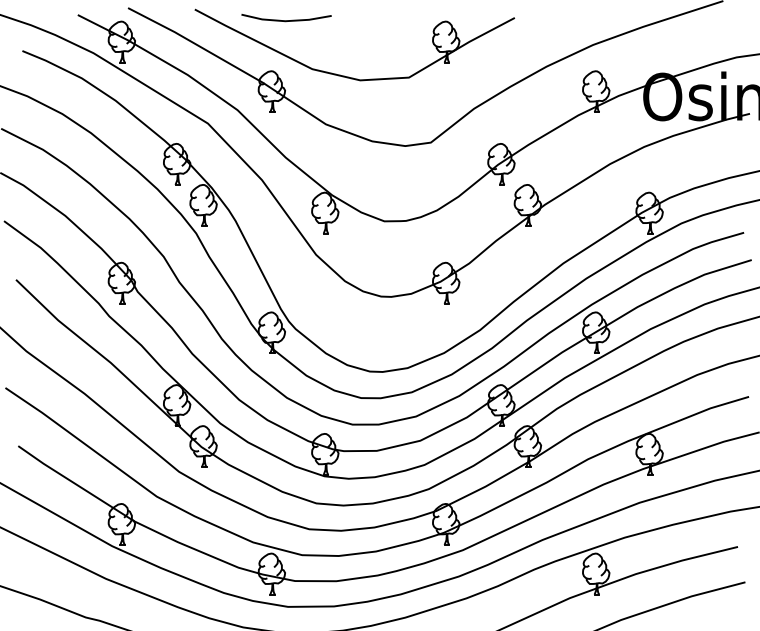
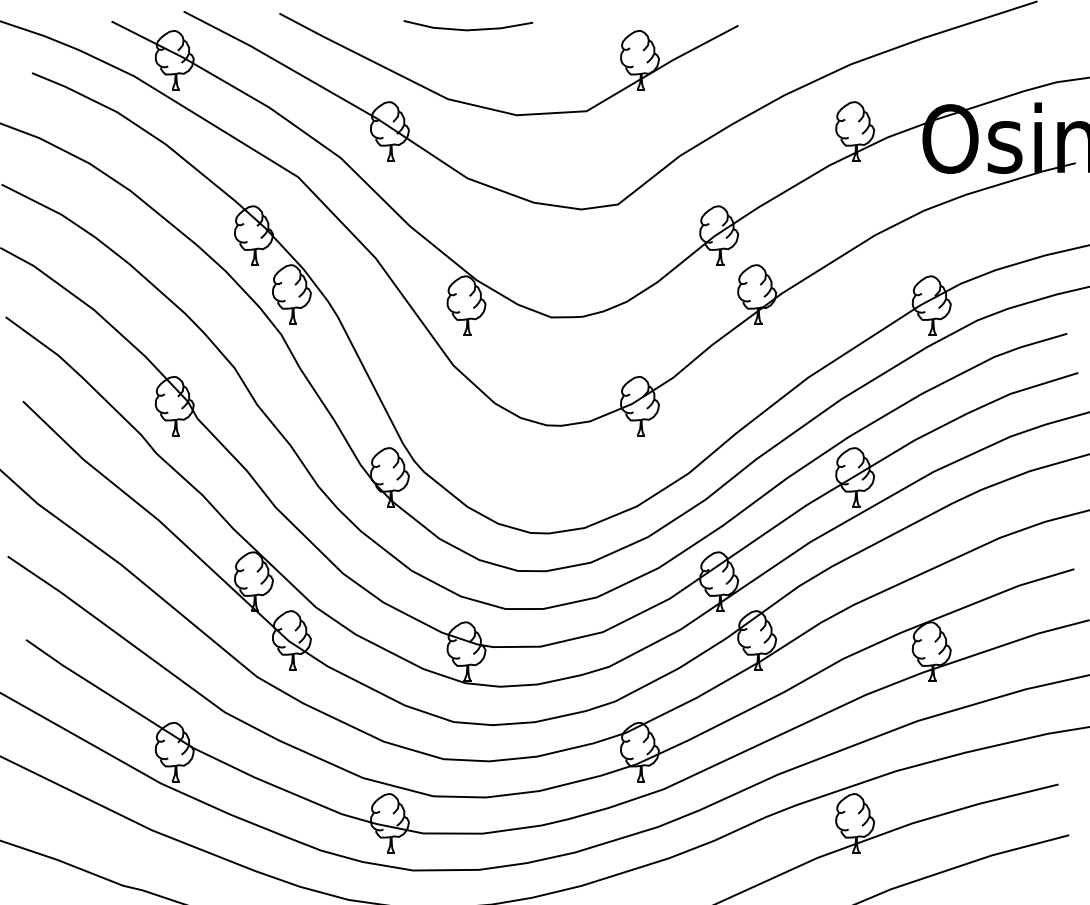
line: (286, 20) -> (468, 29), moved

